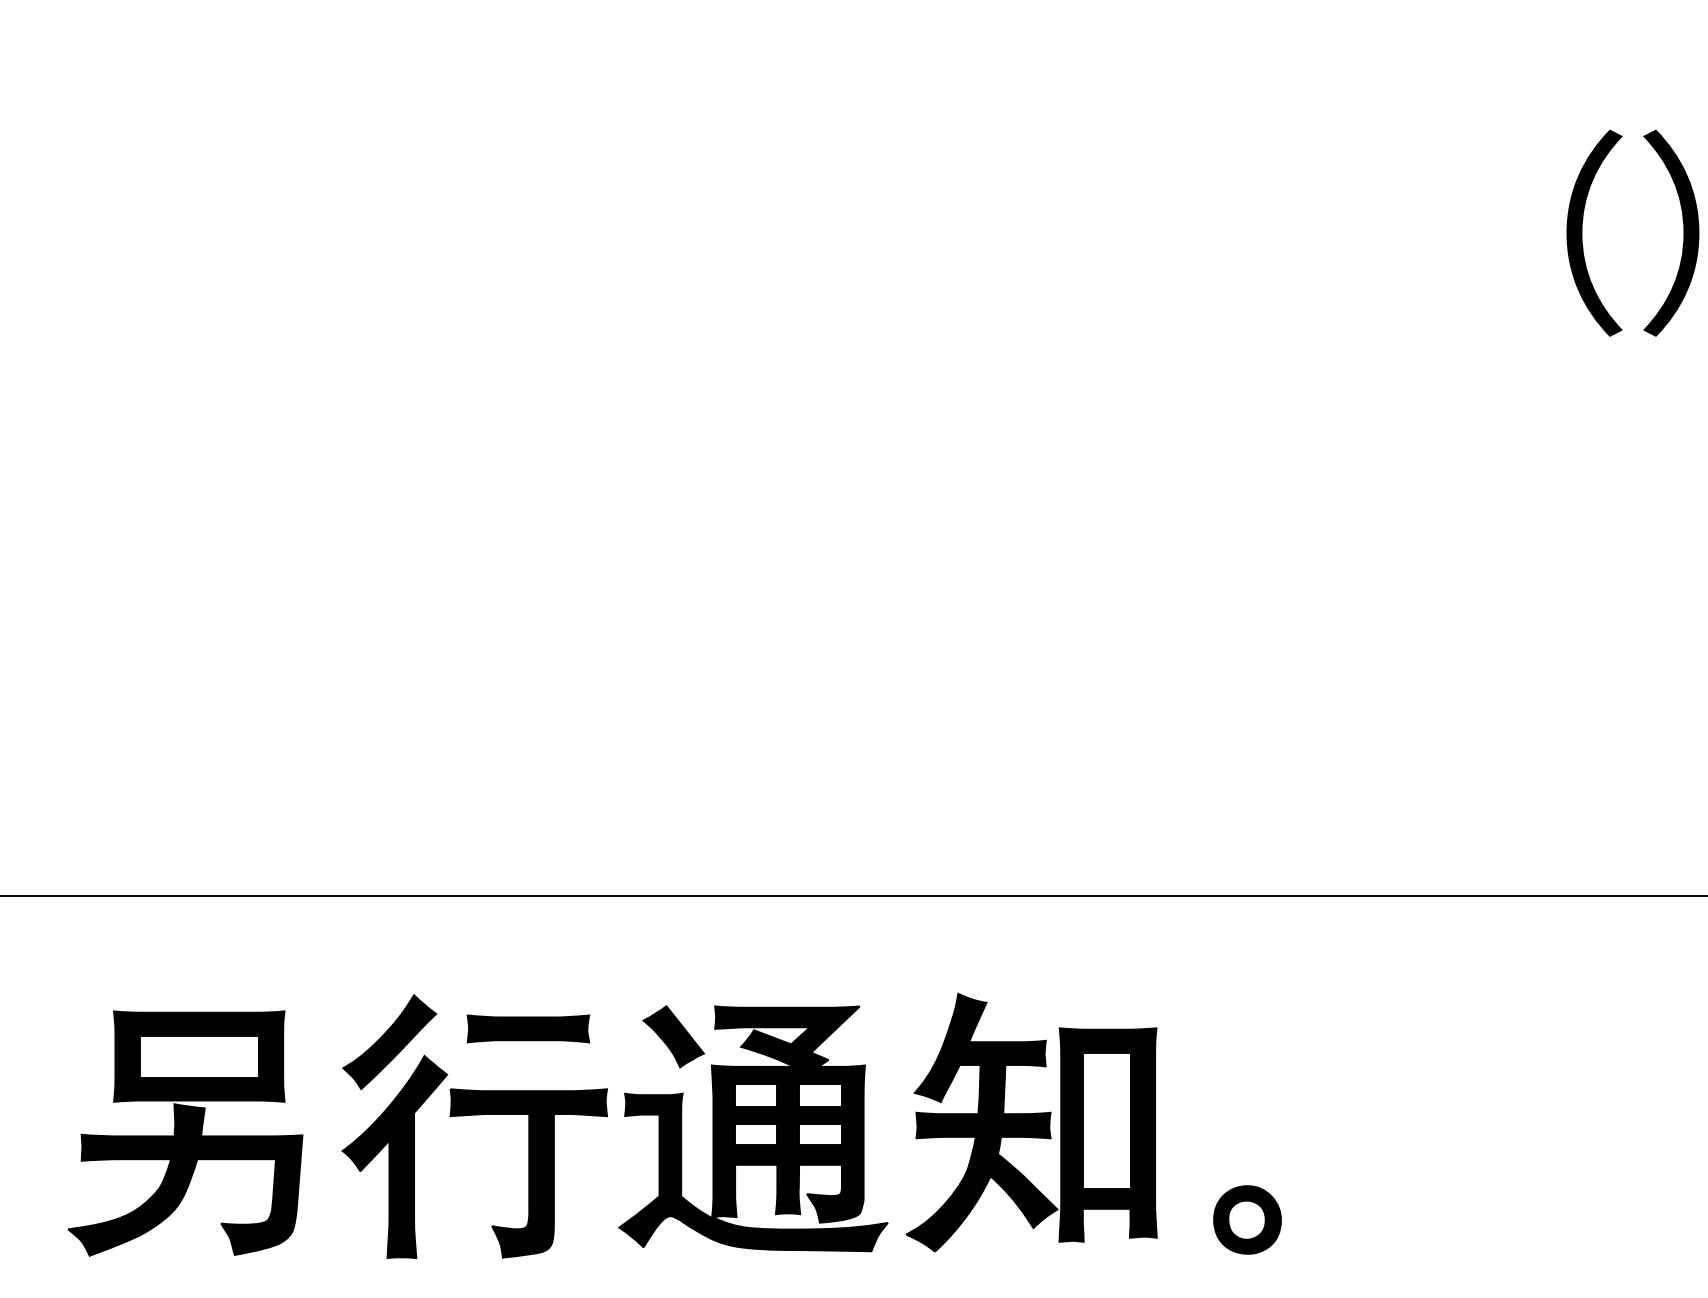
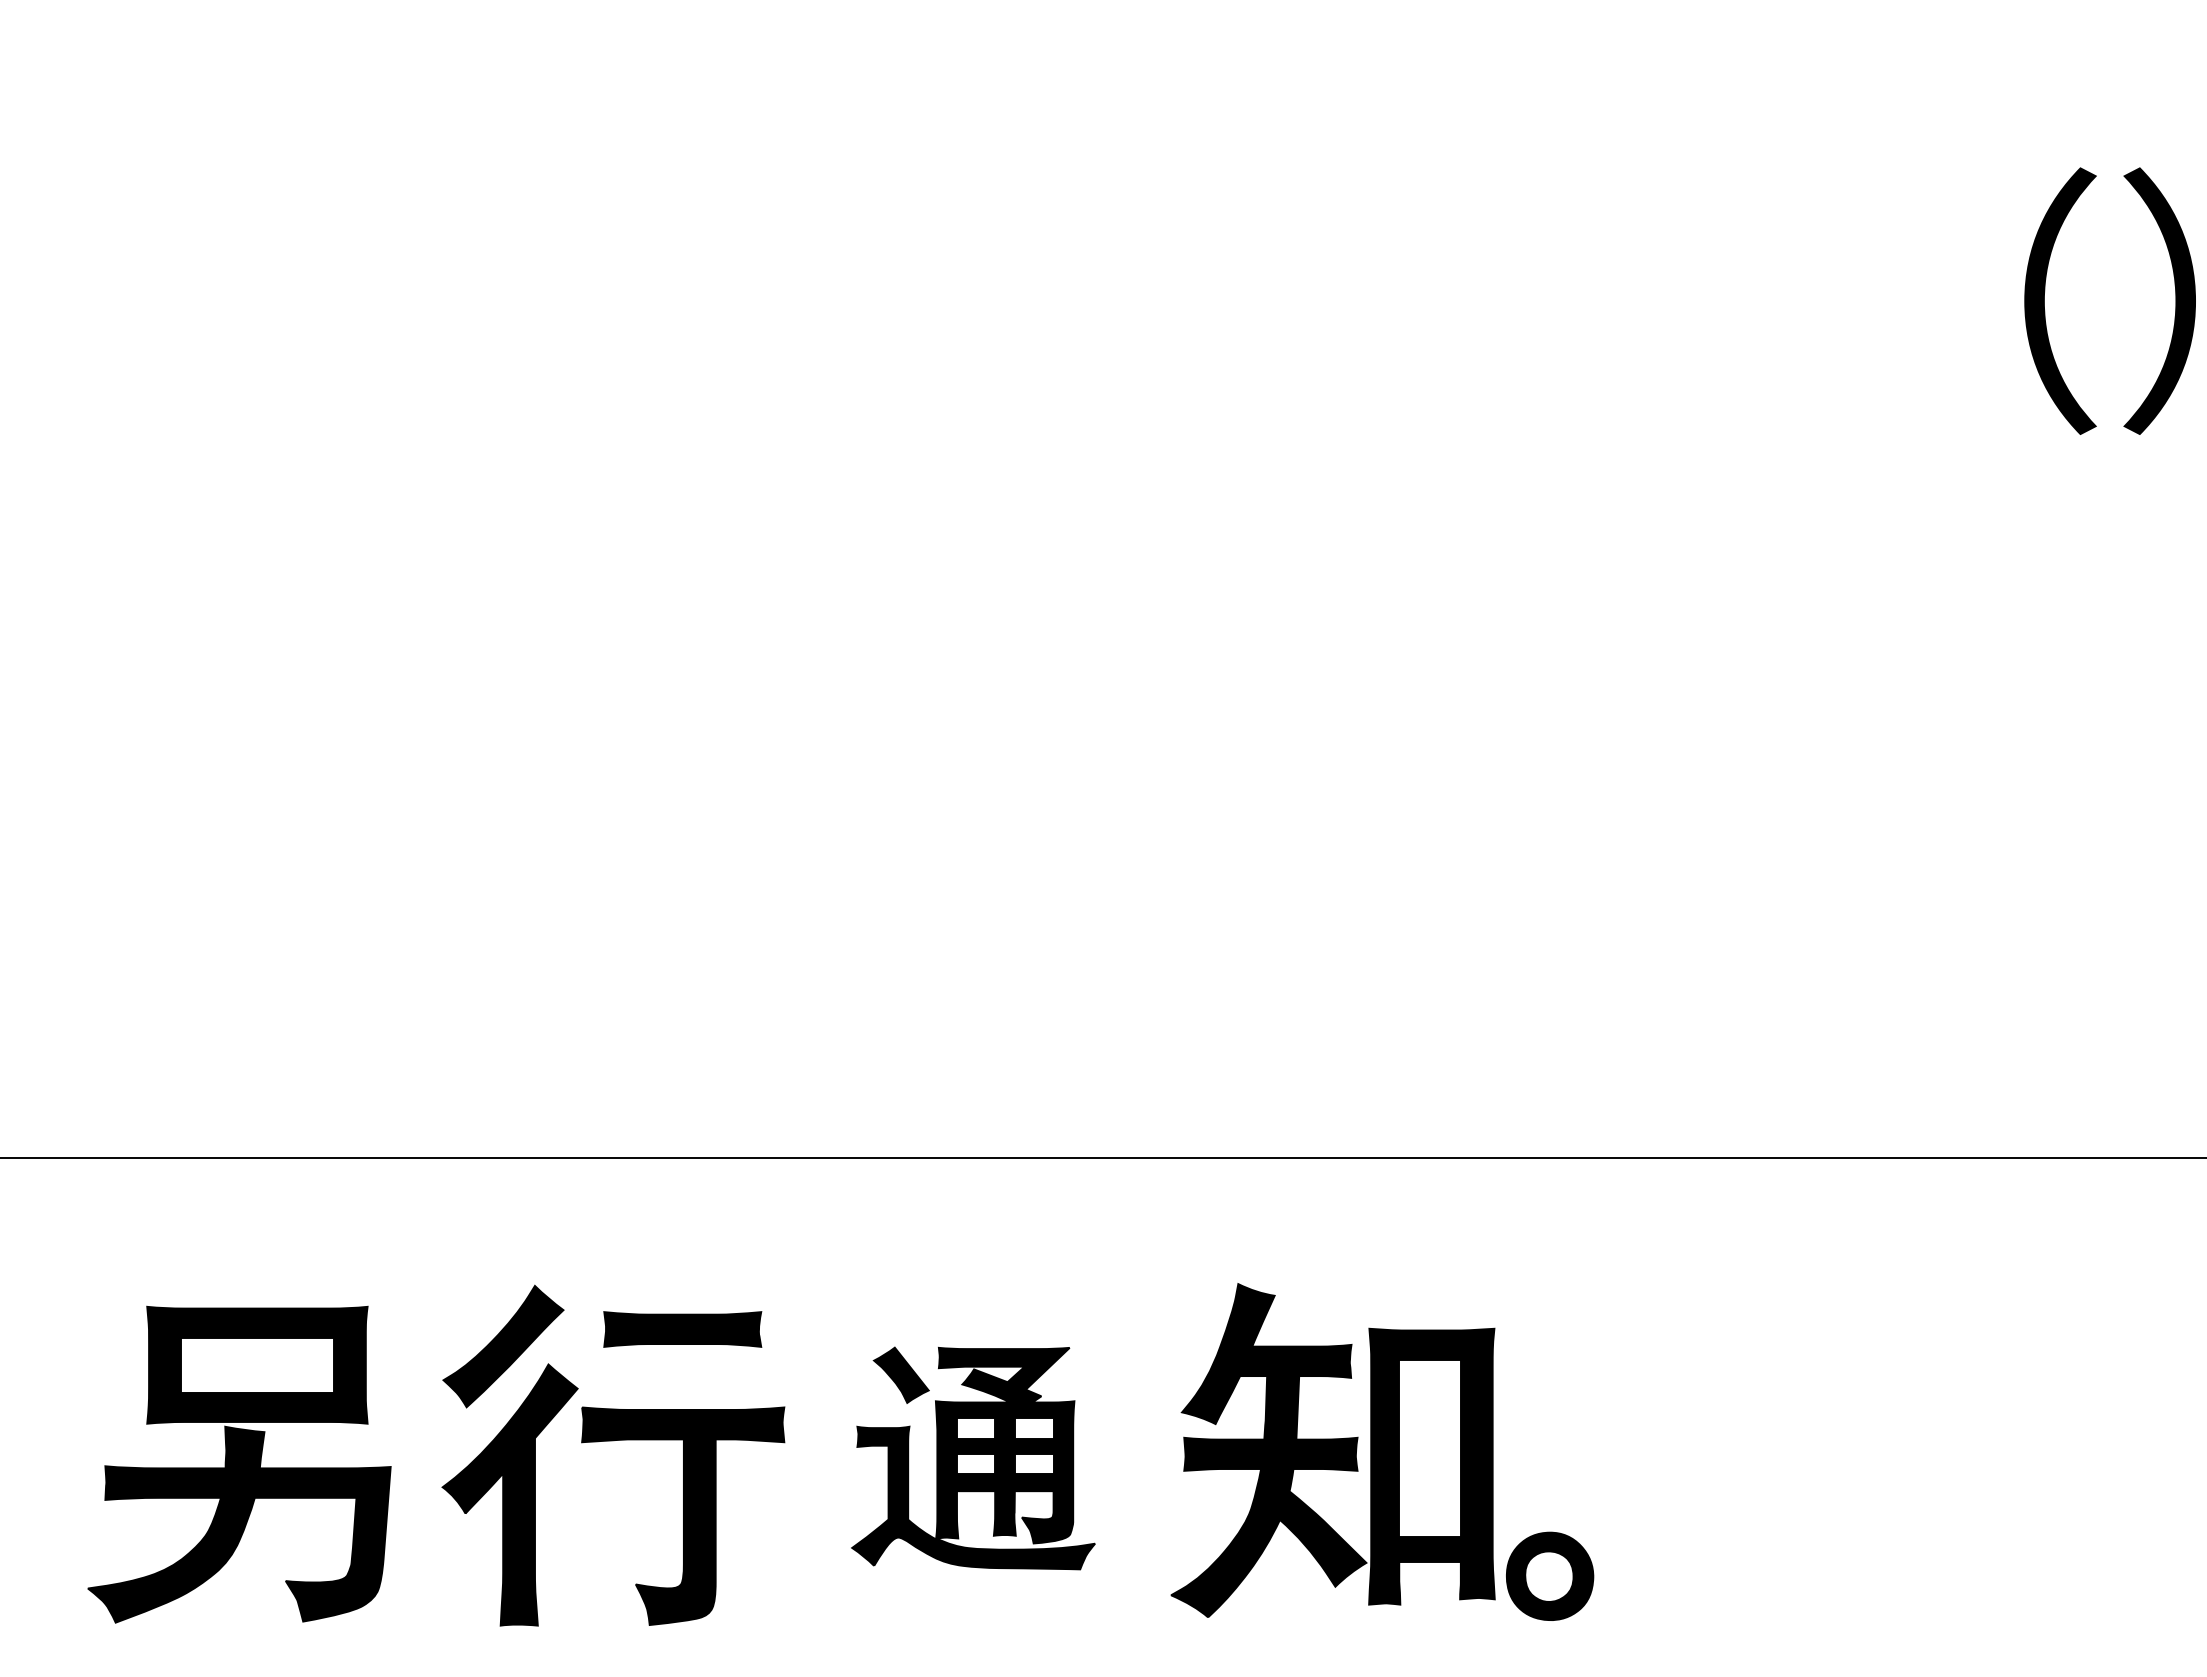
part: (753, 1128) -> (973, 1458), size x0.7
part: (1247, 1219) -> (1550, 1575), moved

